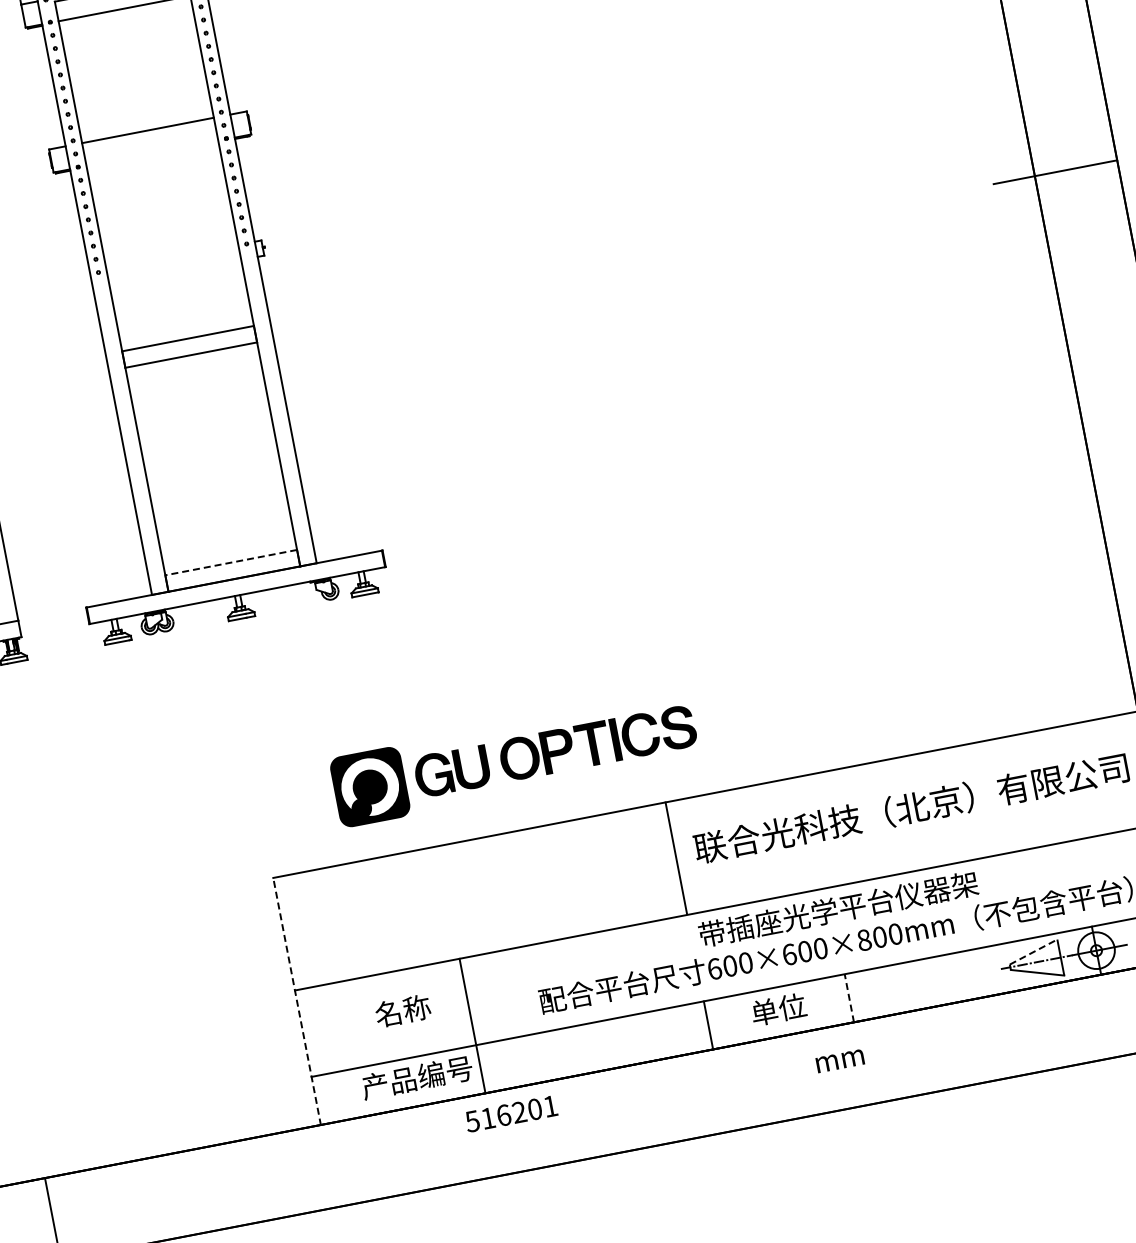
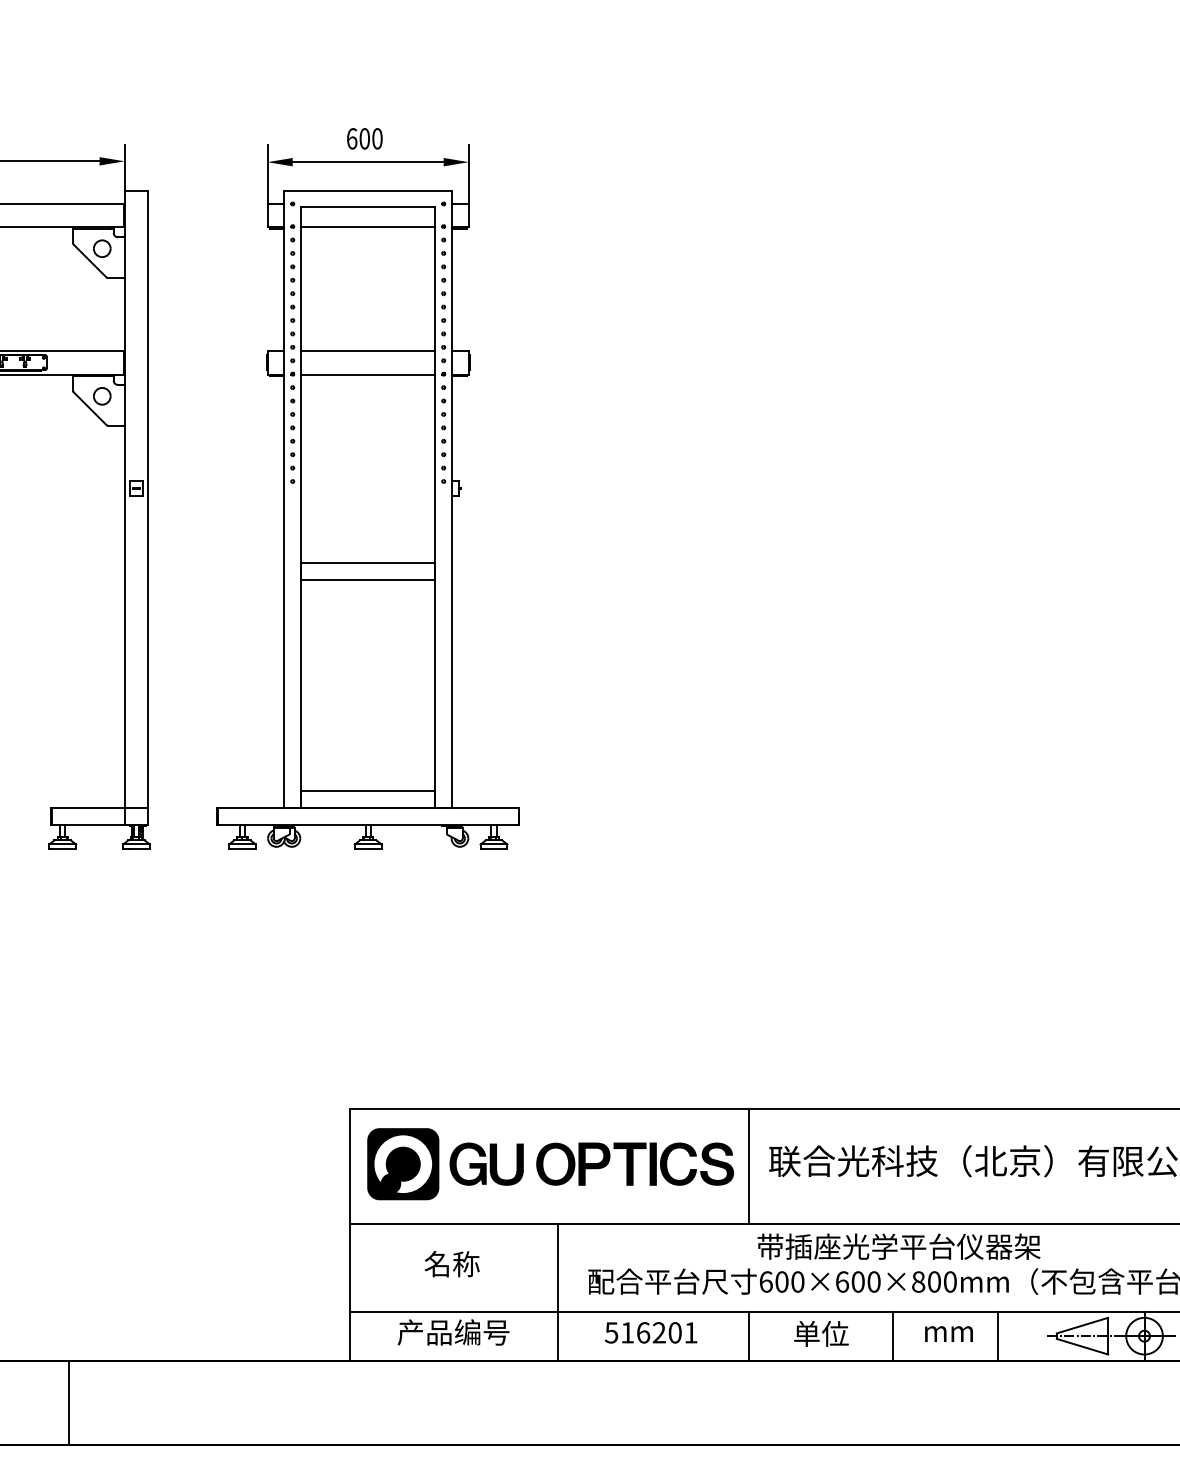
line: (152, 153) -> (368, 374), added
line: (230, 562) -> (367, 791), dashed -> solid
part: (514, 759) -> (550, 1164), moved
line: (1033, 951) -> (1082, 1325), dashed -> solid
line: (952, 977) -> (998, 1335), added
line: (848, 997) -> (892, 1335), dashed -> solid
line: (296, 1001) -> (349, 1234), dashed -> solid
line: (472, 1025) -> (557, 1291), moved
text: (839, 1060) -> (948, 1333), moved
text: (511, 1113) -> (651, 1332), moved

